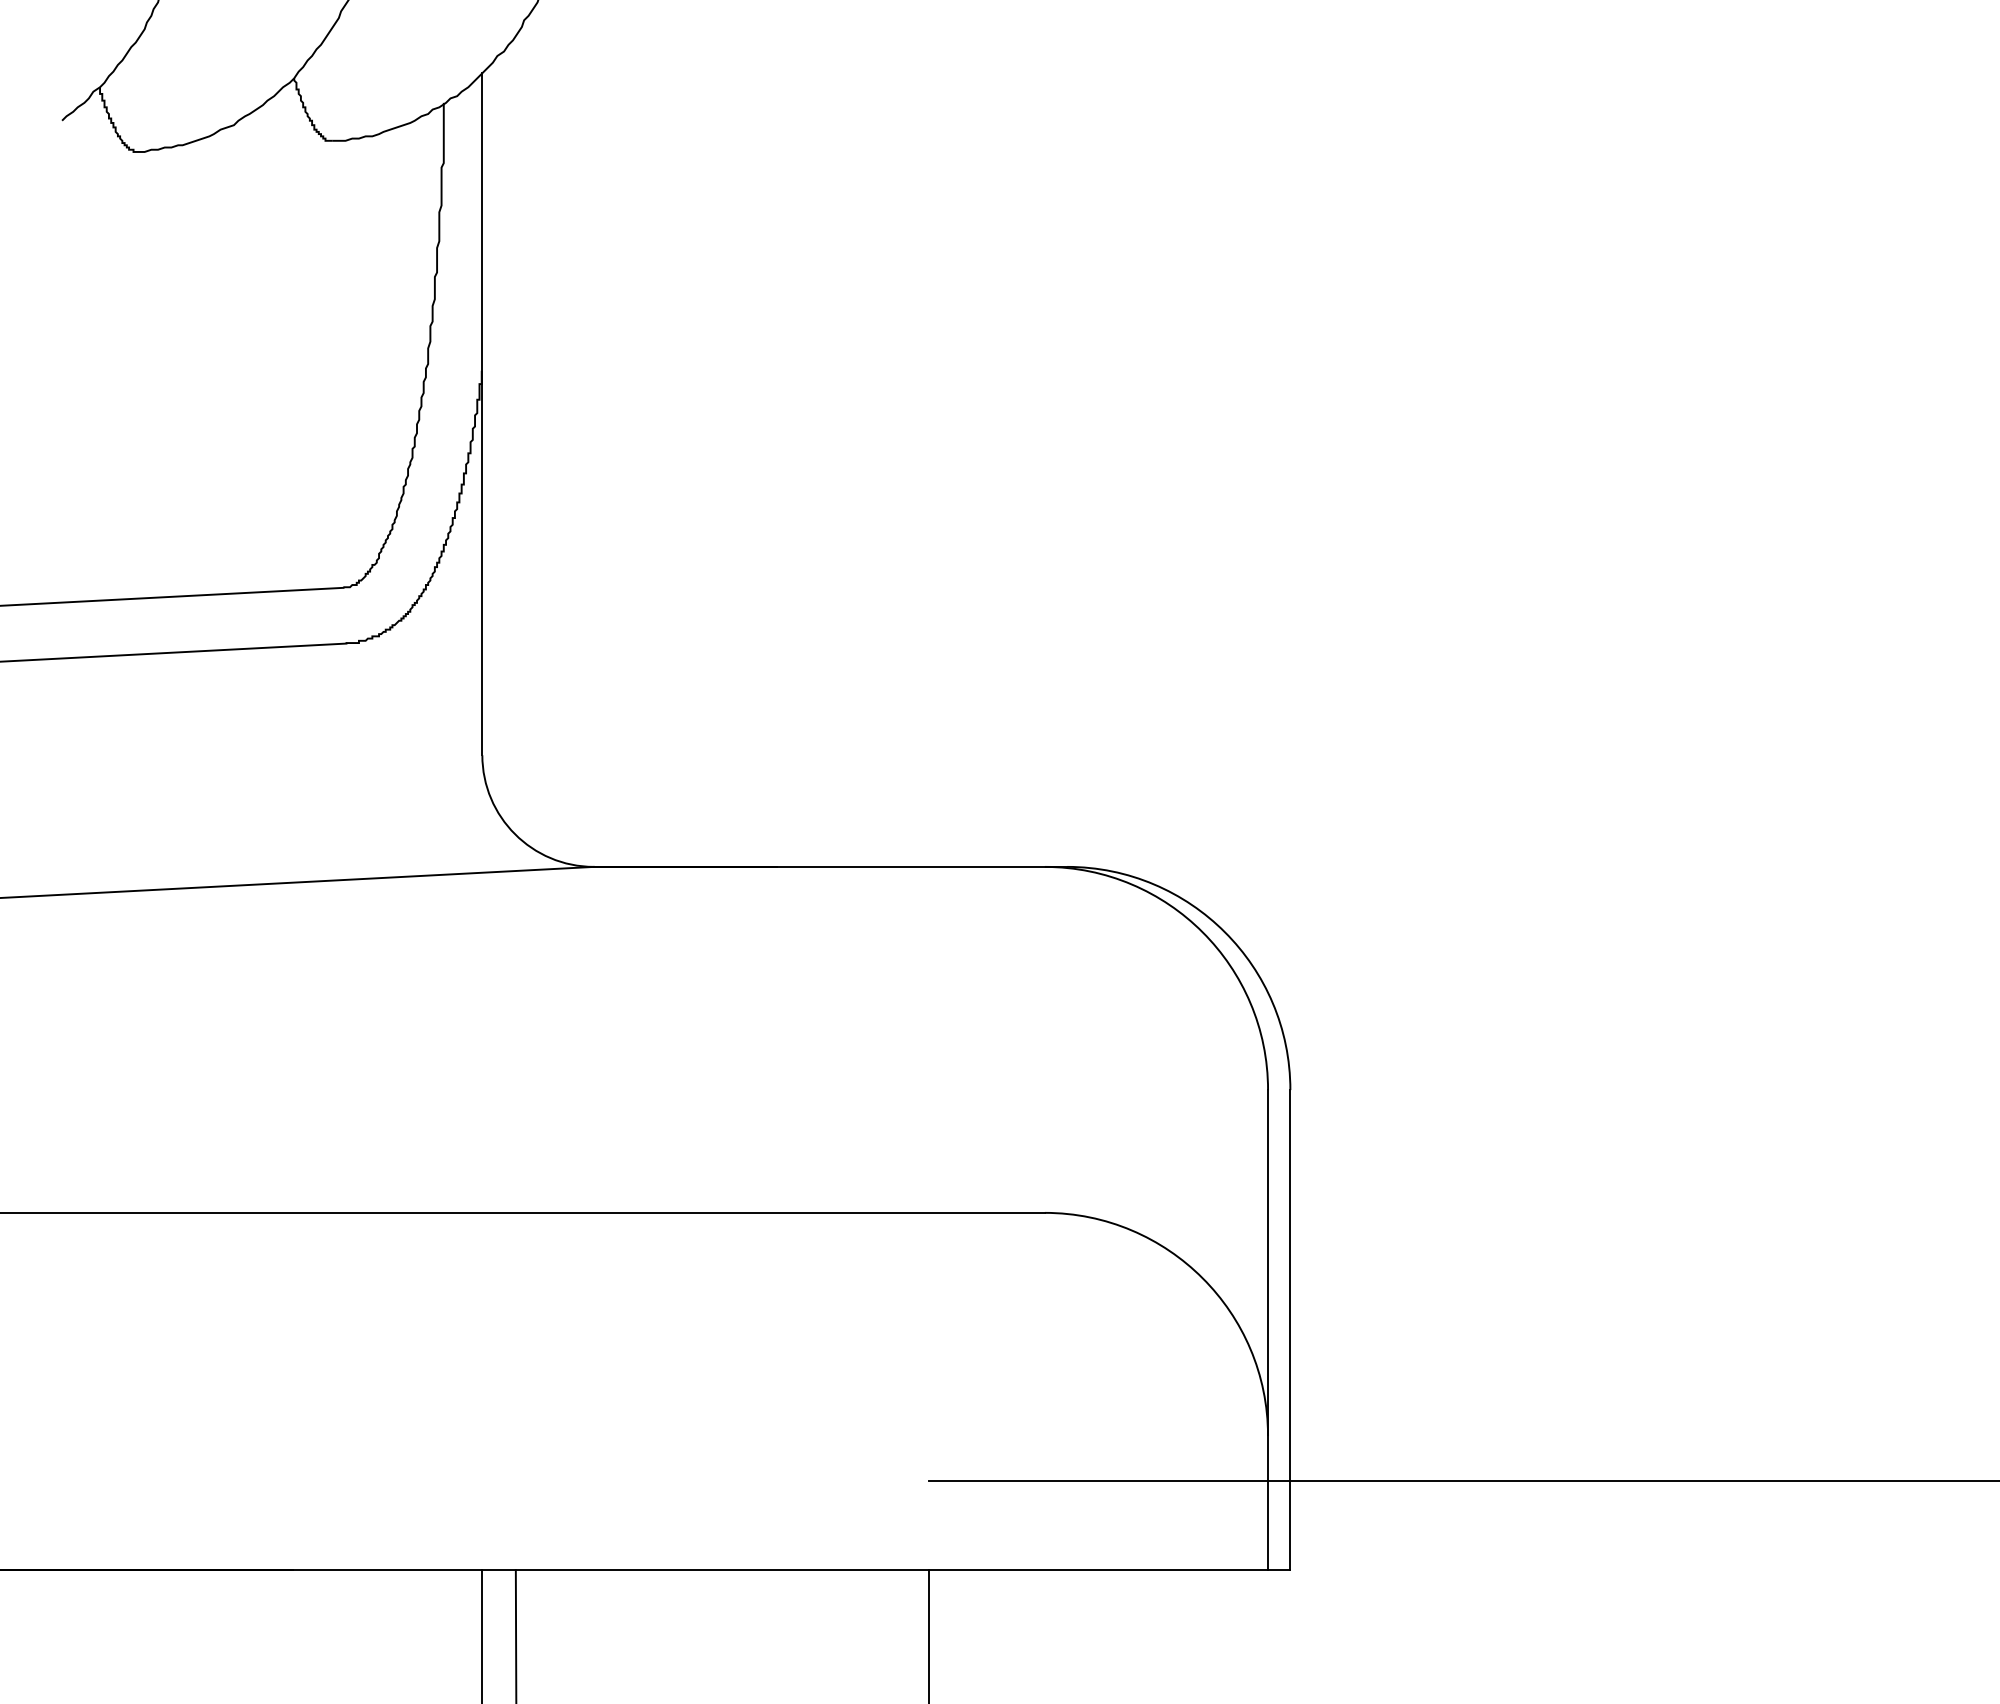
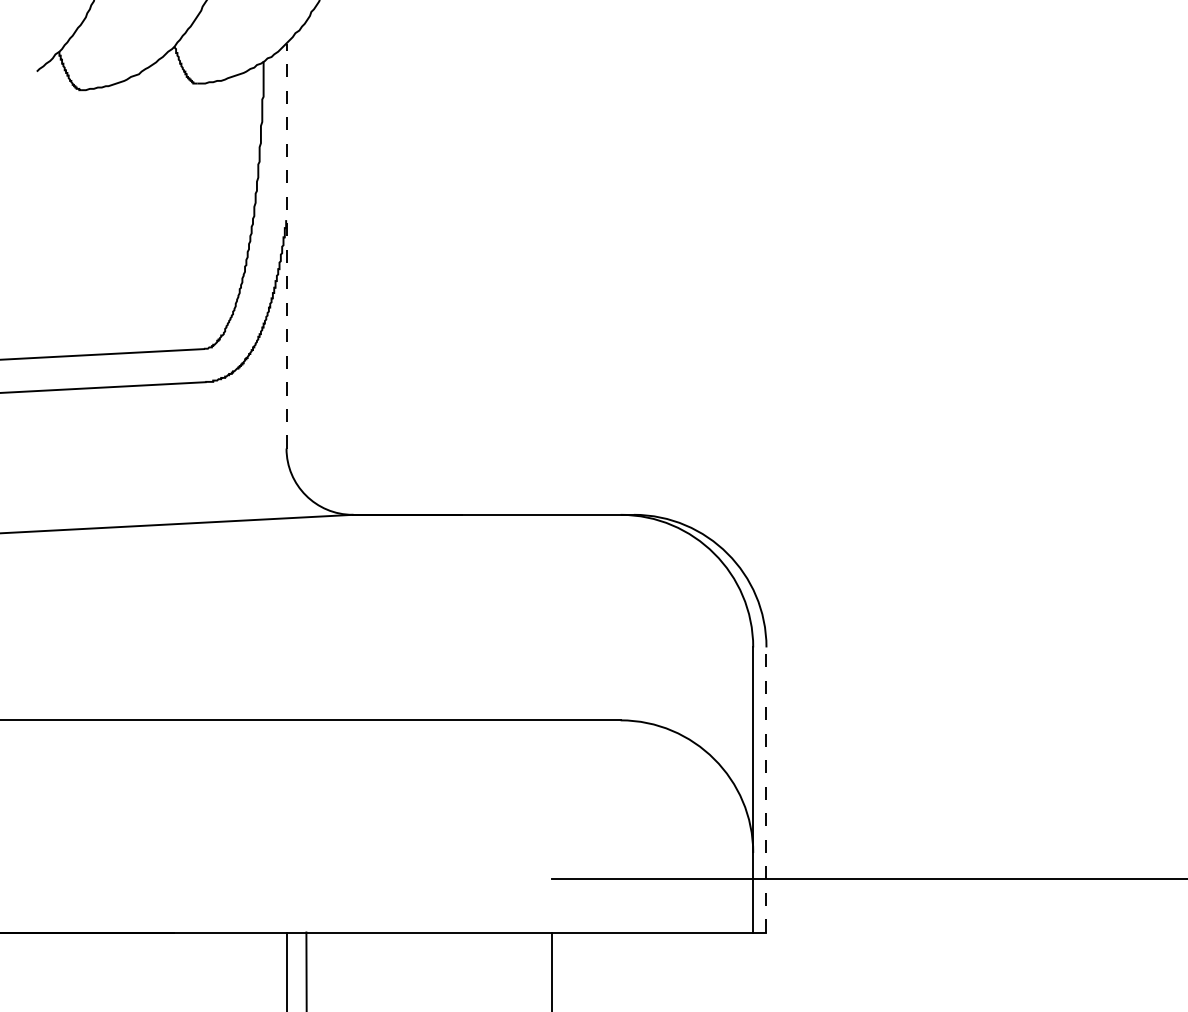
line: (482, 415) -> (286, 246), solid -> dashed
line: (1290, 1329) -> (766, 789), solid -> dashed

